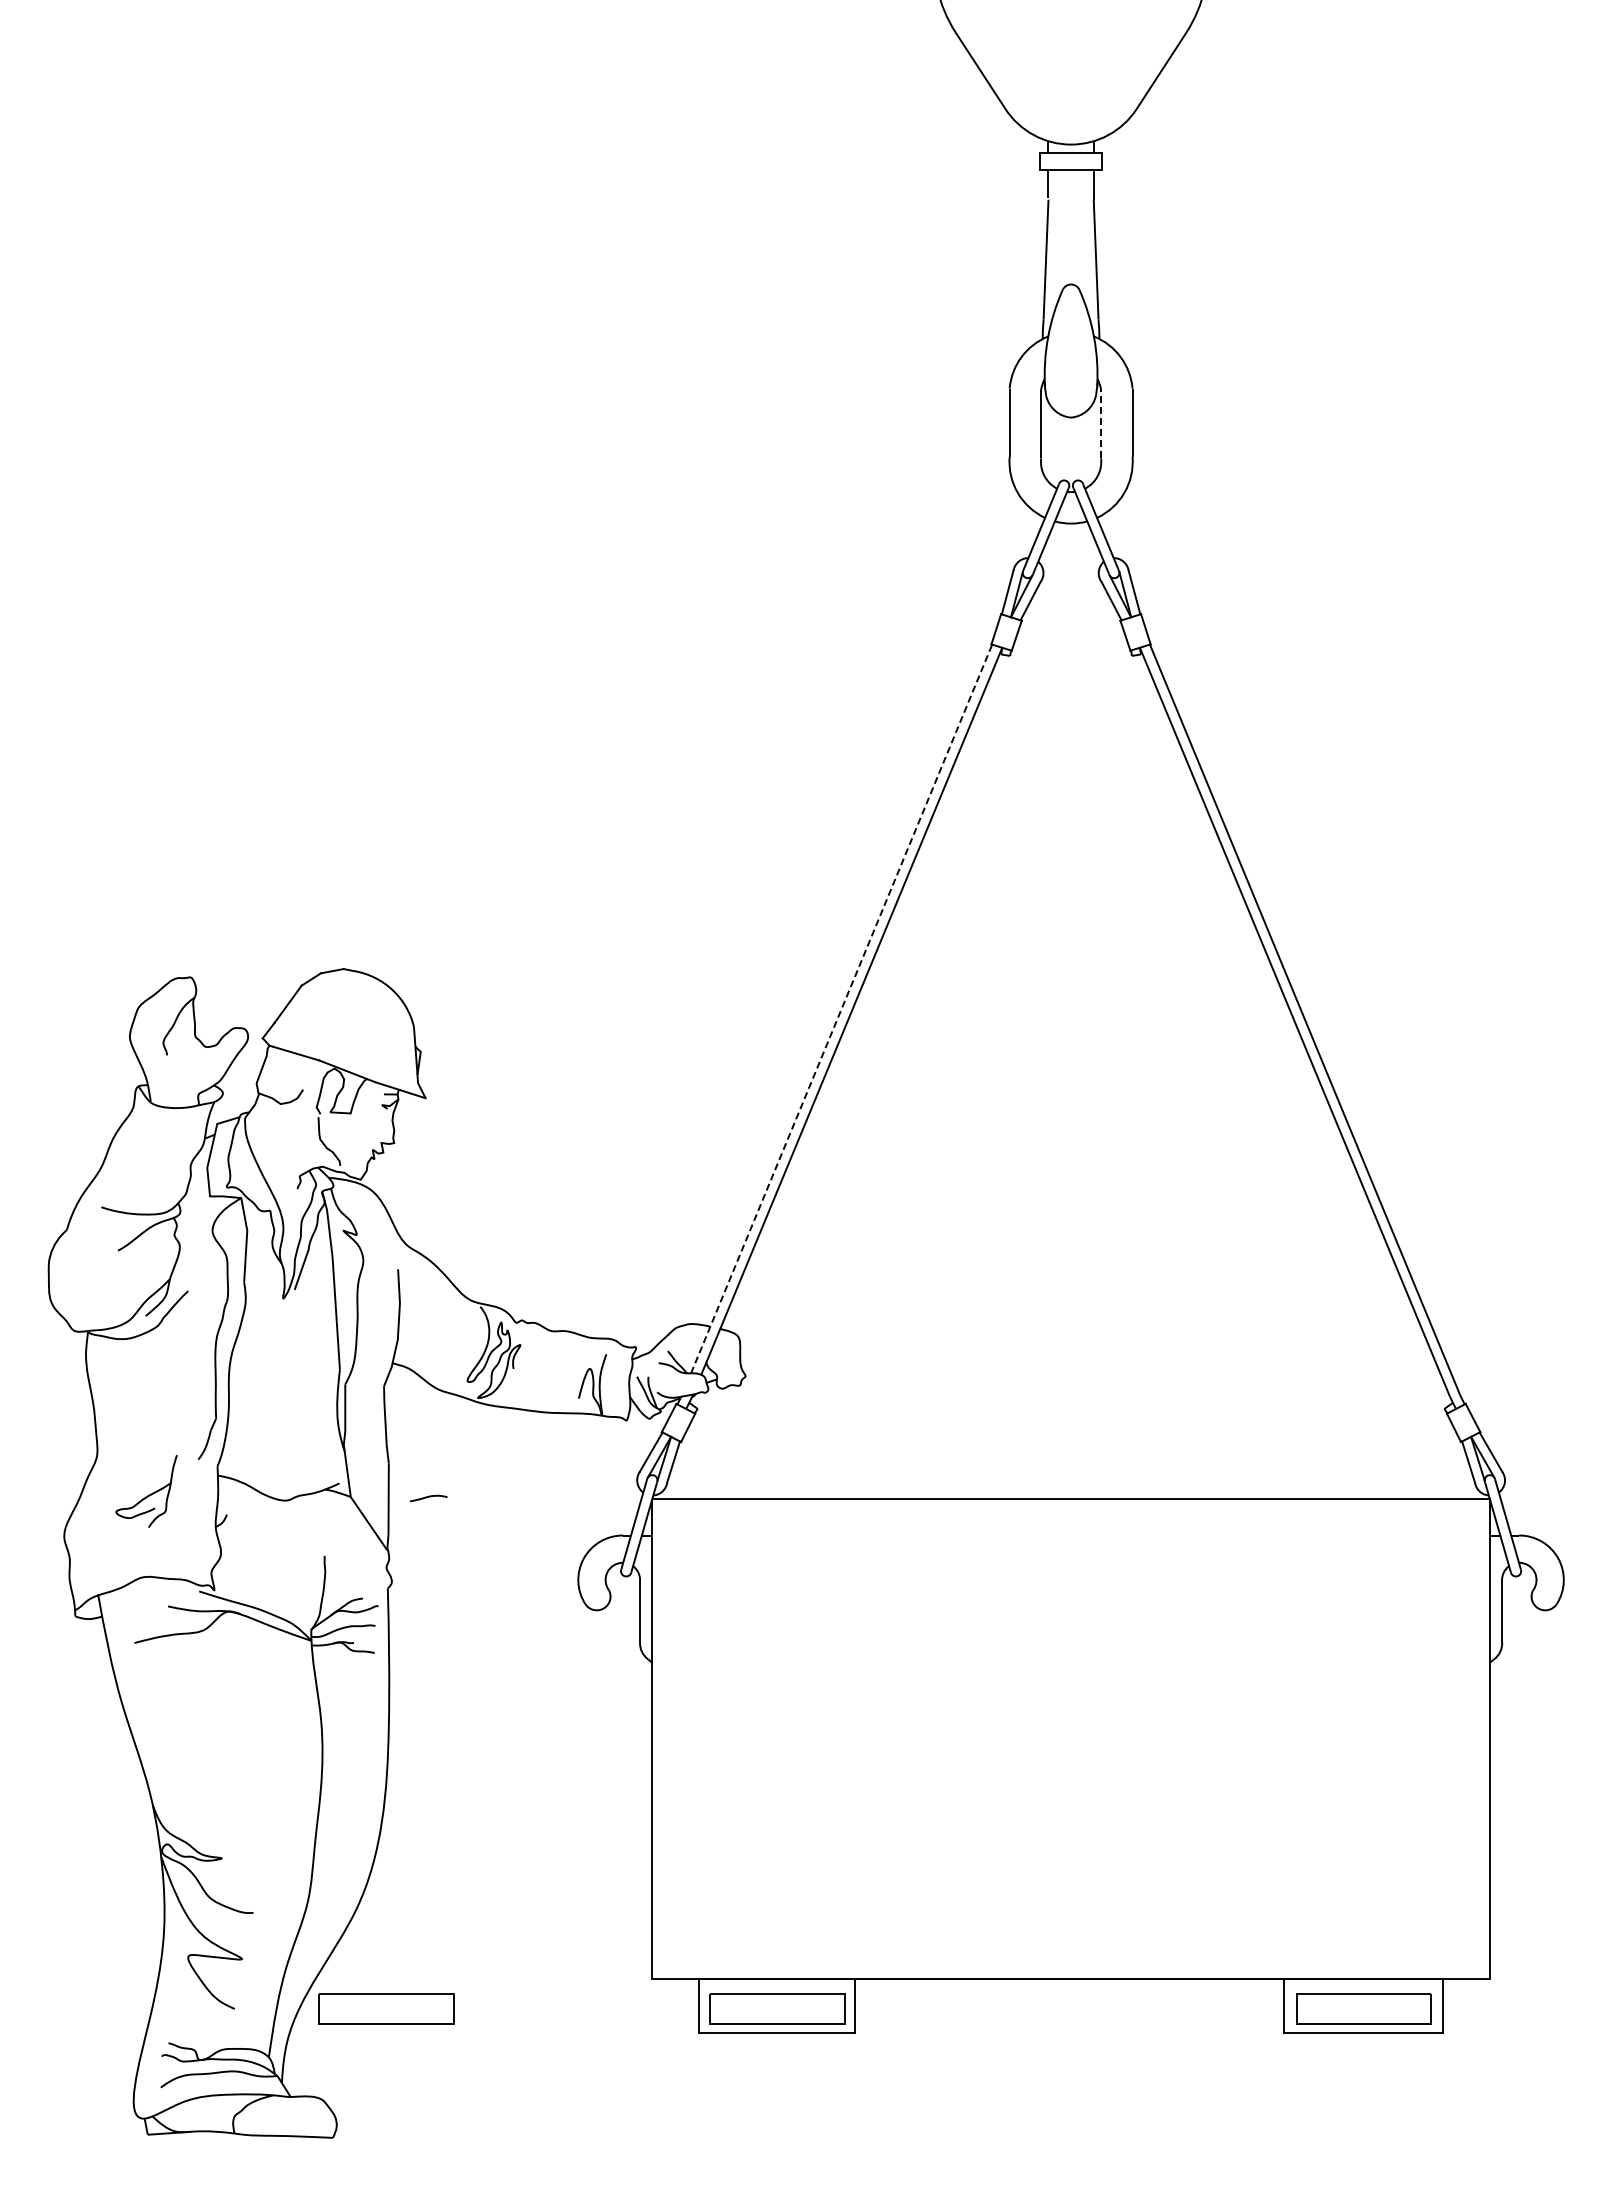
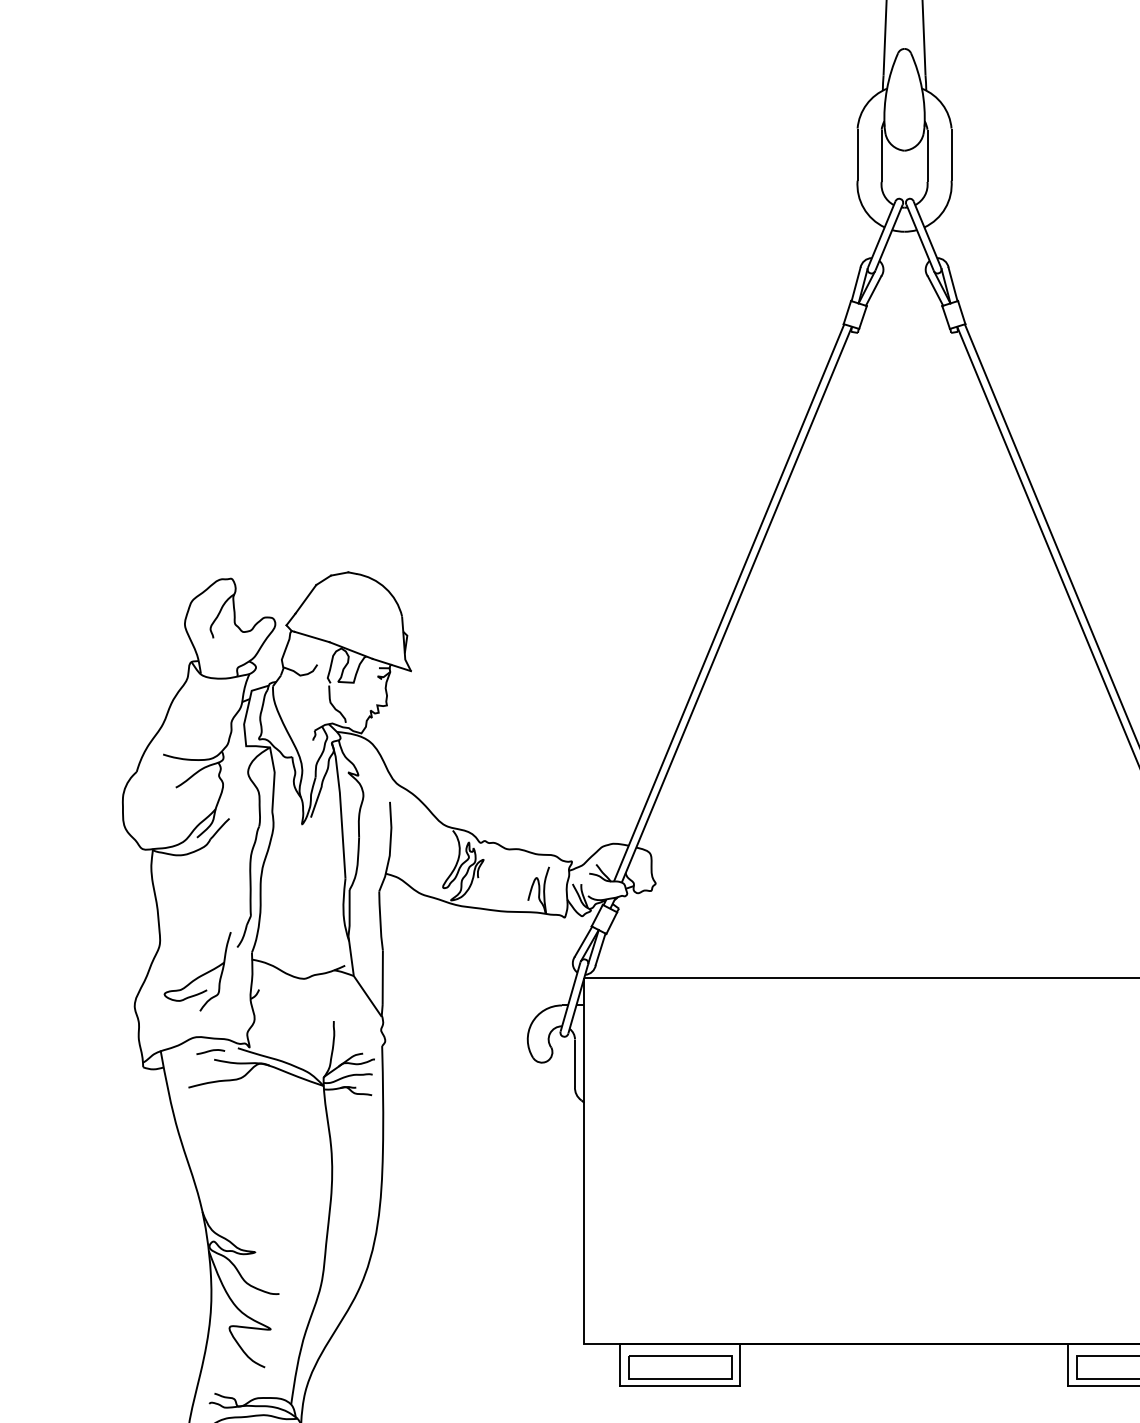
line: (1101, 423) -> (927, 155), dashed -> solid
line: (841, 1008) -> (729, 602), dashed -> solid
part: (146, 1491) -> (197, 971), size x1.43
curve: (428, 1497) -> (210, 1051), moved
part: (386, 2008) -> (381, 1367), removed

